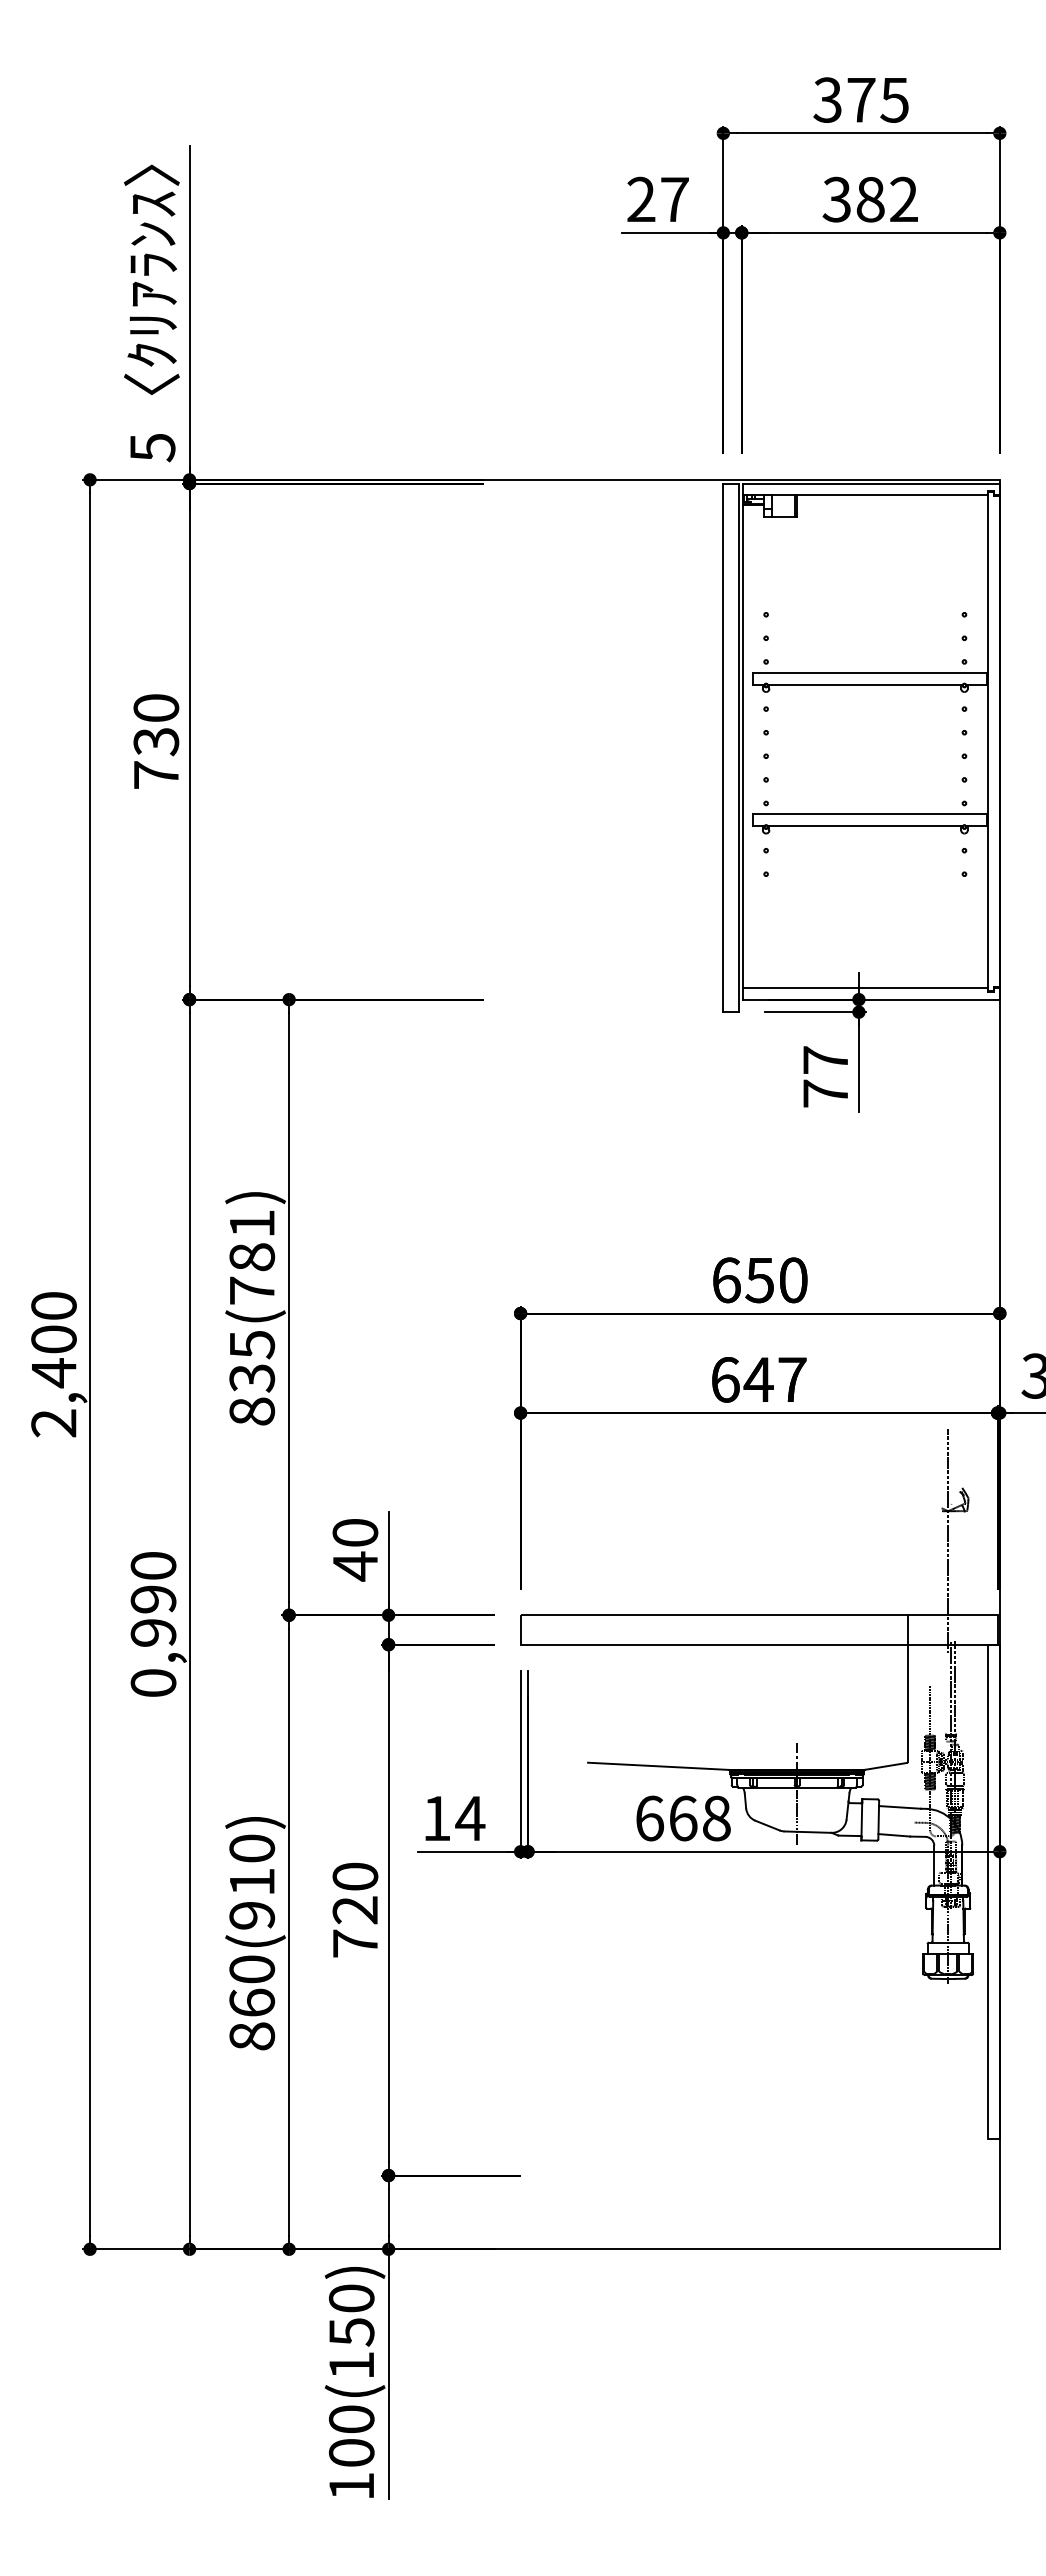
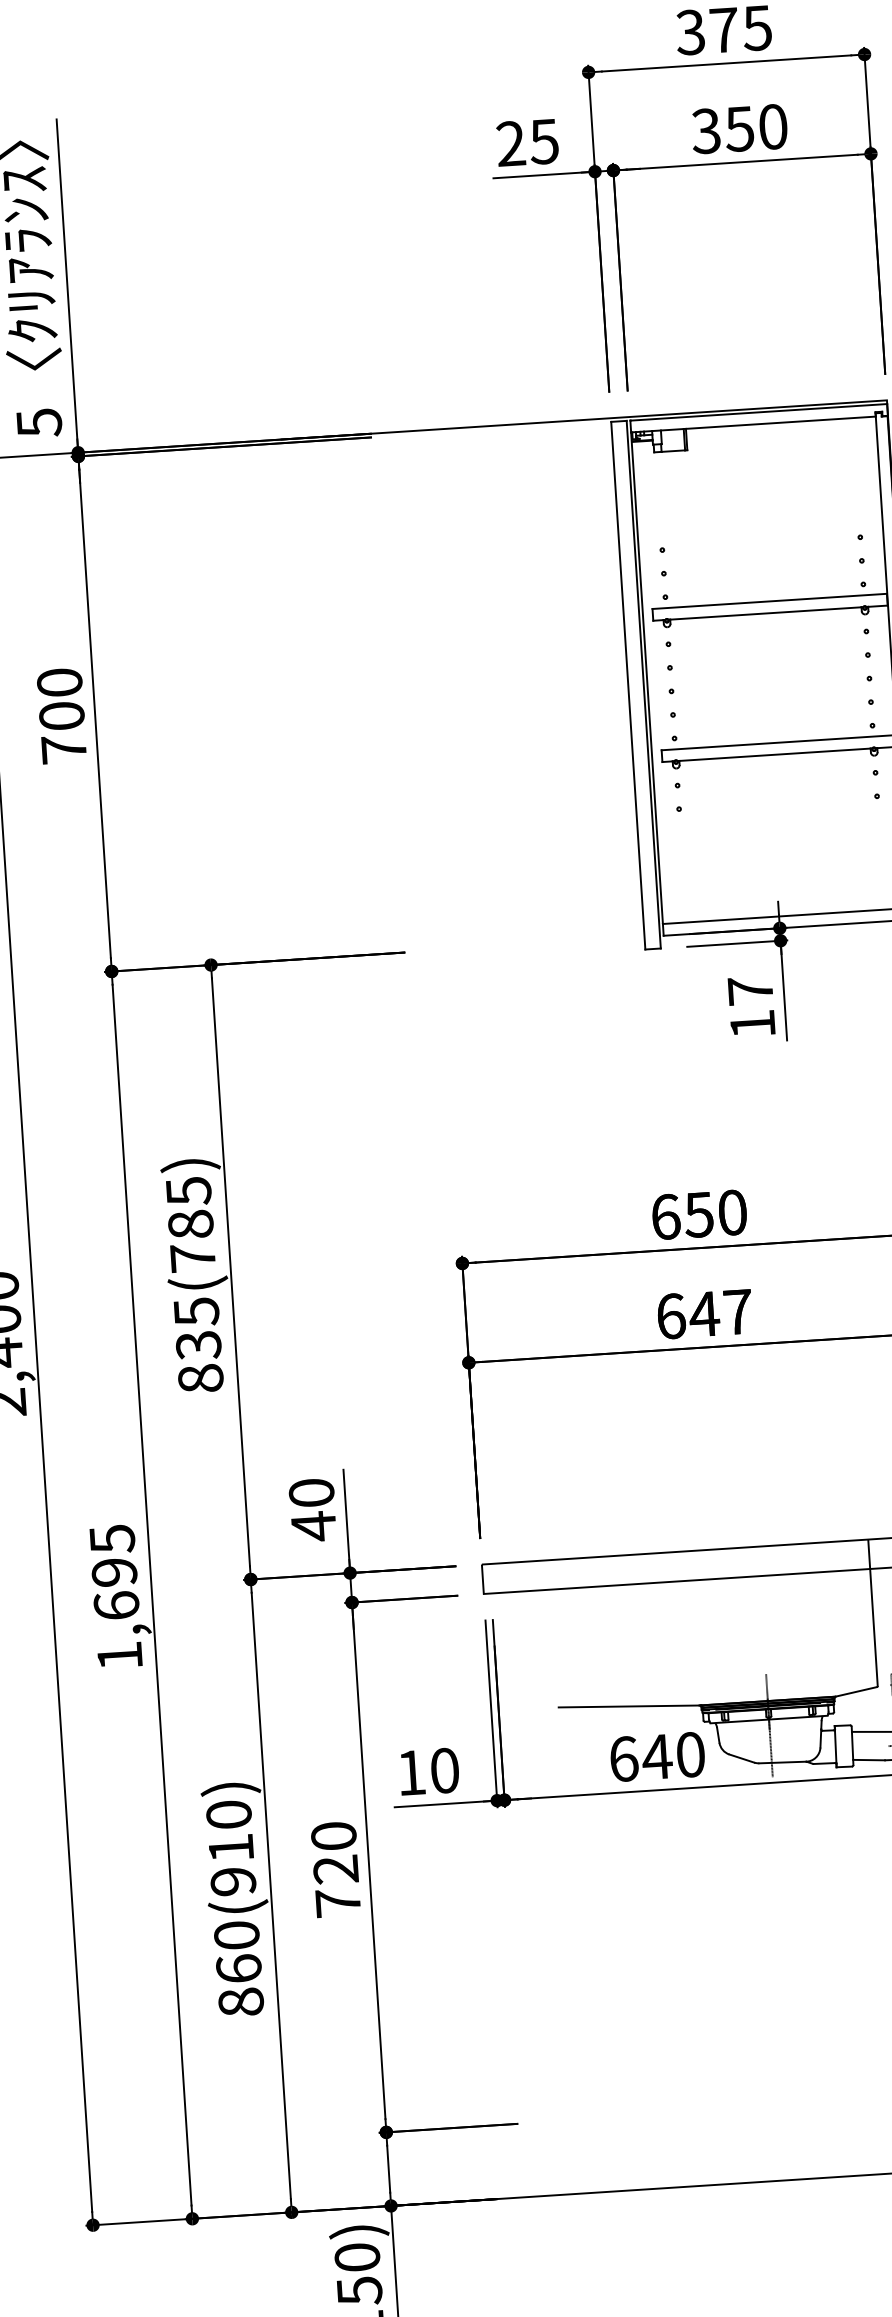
text: (674, 199) -> (544, 141), 27 -> 25
text: (886, 199) -> (755, 127), 382 -> 350
text: (156, 741) -> (62, 715), 730 -> 700
text: (825, 1093) -> (752, 1024), 77 -> 17
text: (252, 1224) -> (189, 1191), 835(781) -> 835(785)
text: (153, 1624) -> (116, 1597), 0,990 -> 1,695
text: (470, 1818) -> (444, 1770), 14 -> 10
text: (698, 1818) -> (672, 1755), 668 -> 640

